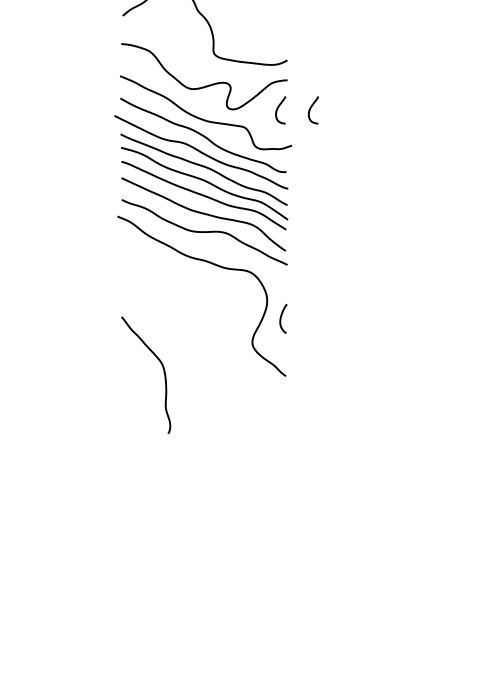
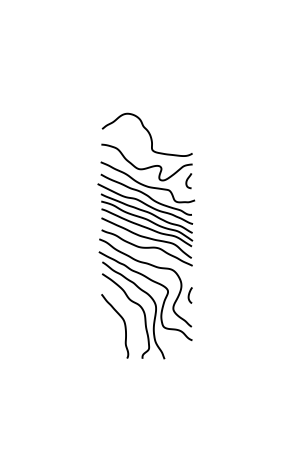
curve: (310, 111) -> (205, 181), removed
part: (201, 337) -> (145, 305), added

